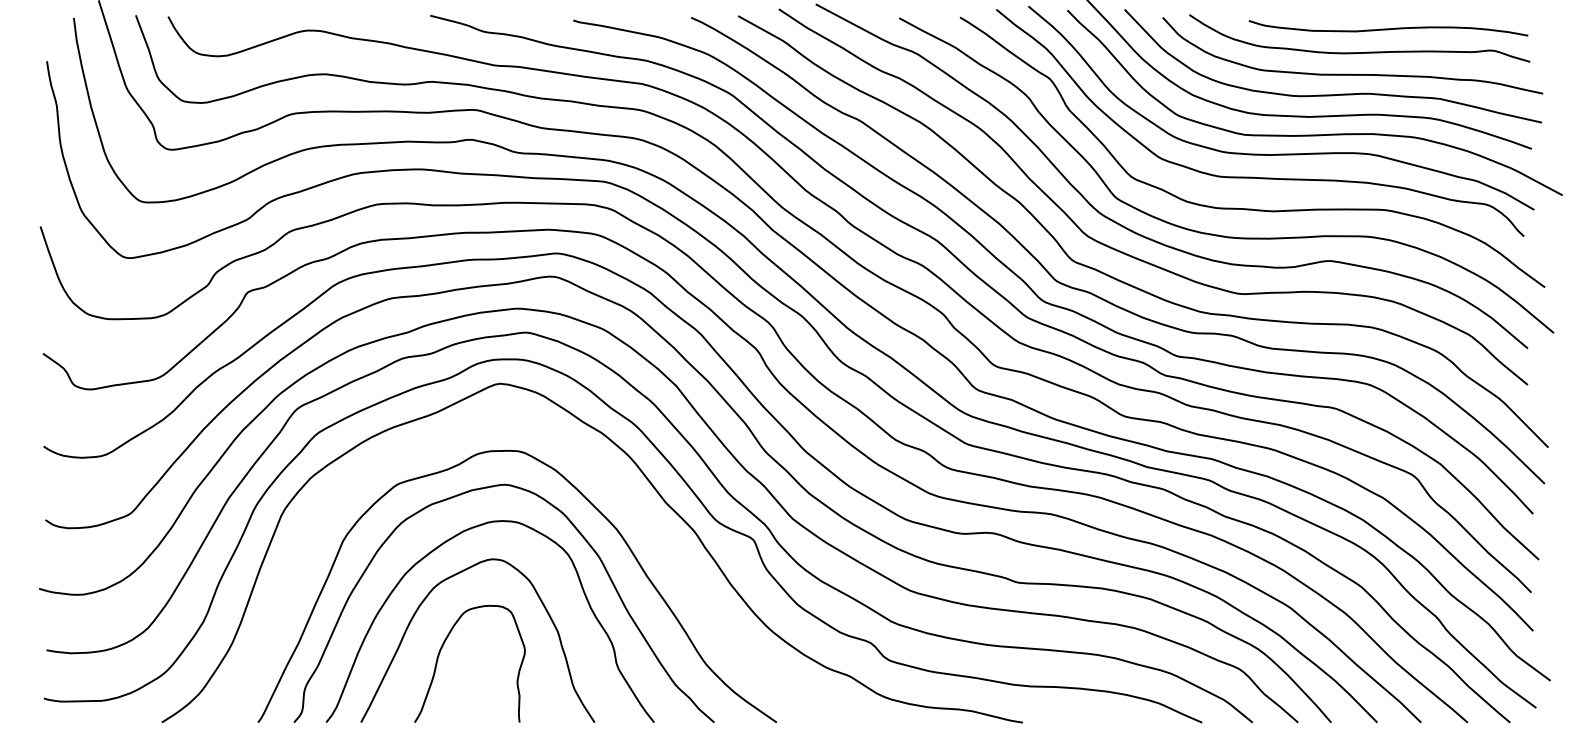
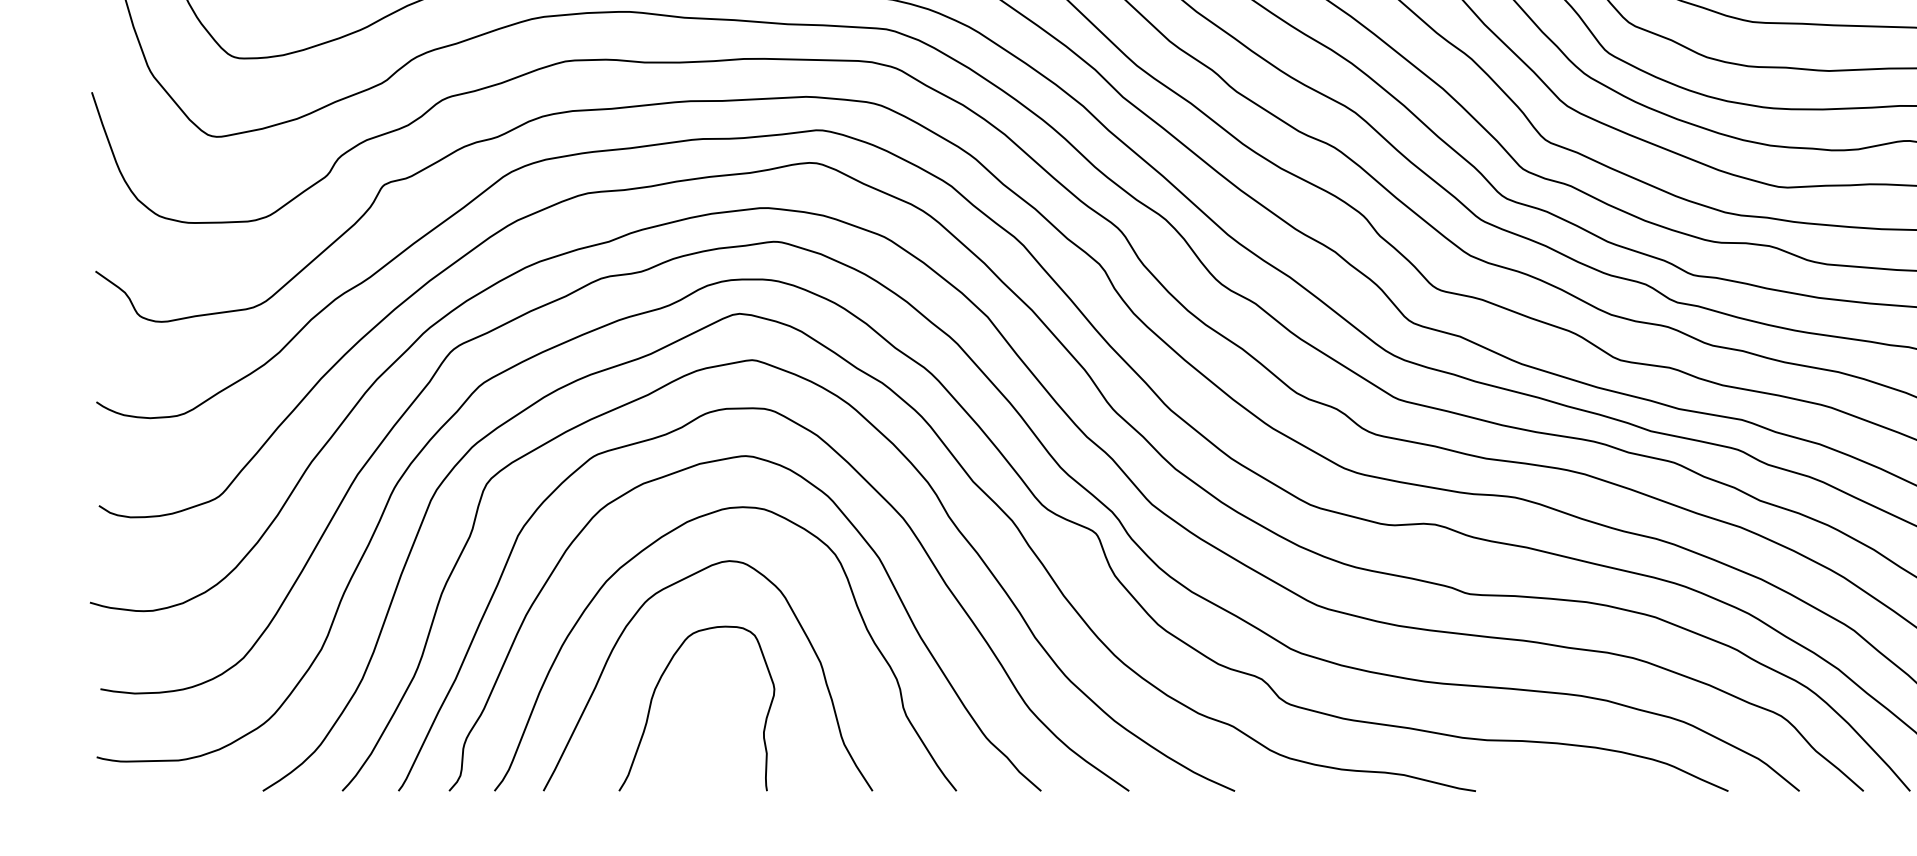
curve: (624, 494) -> (914, 469), added

